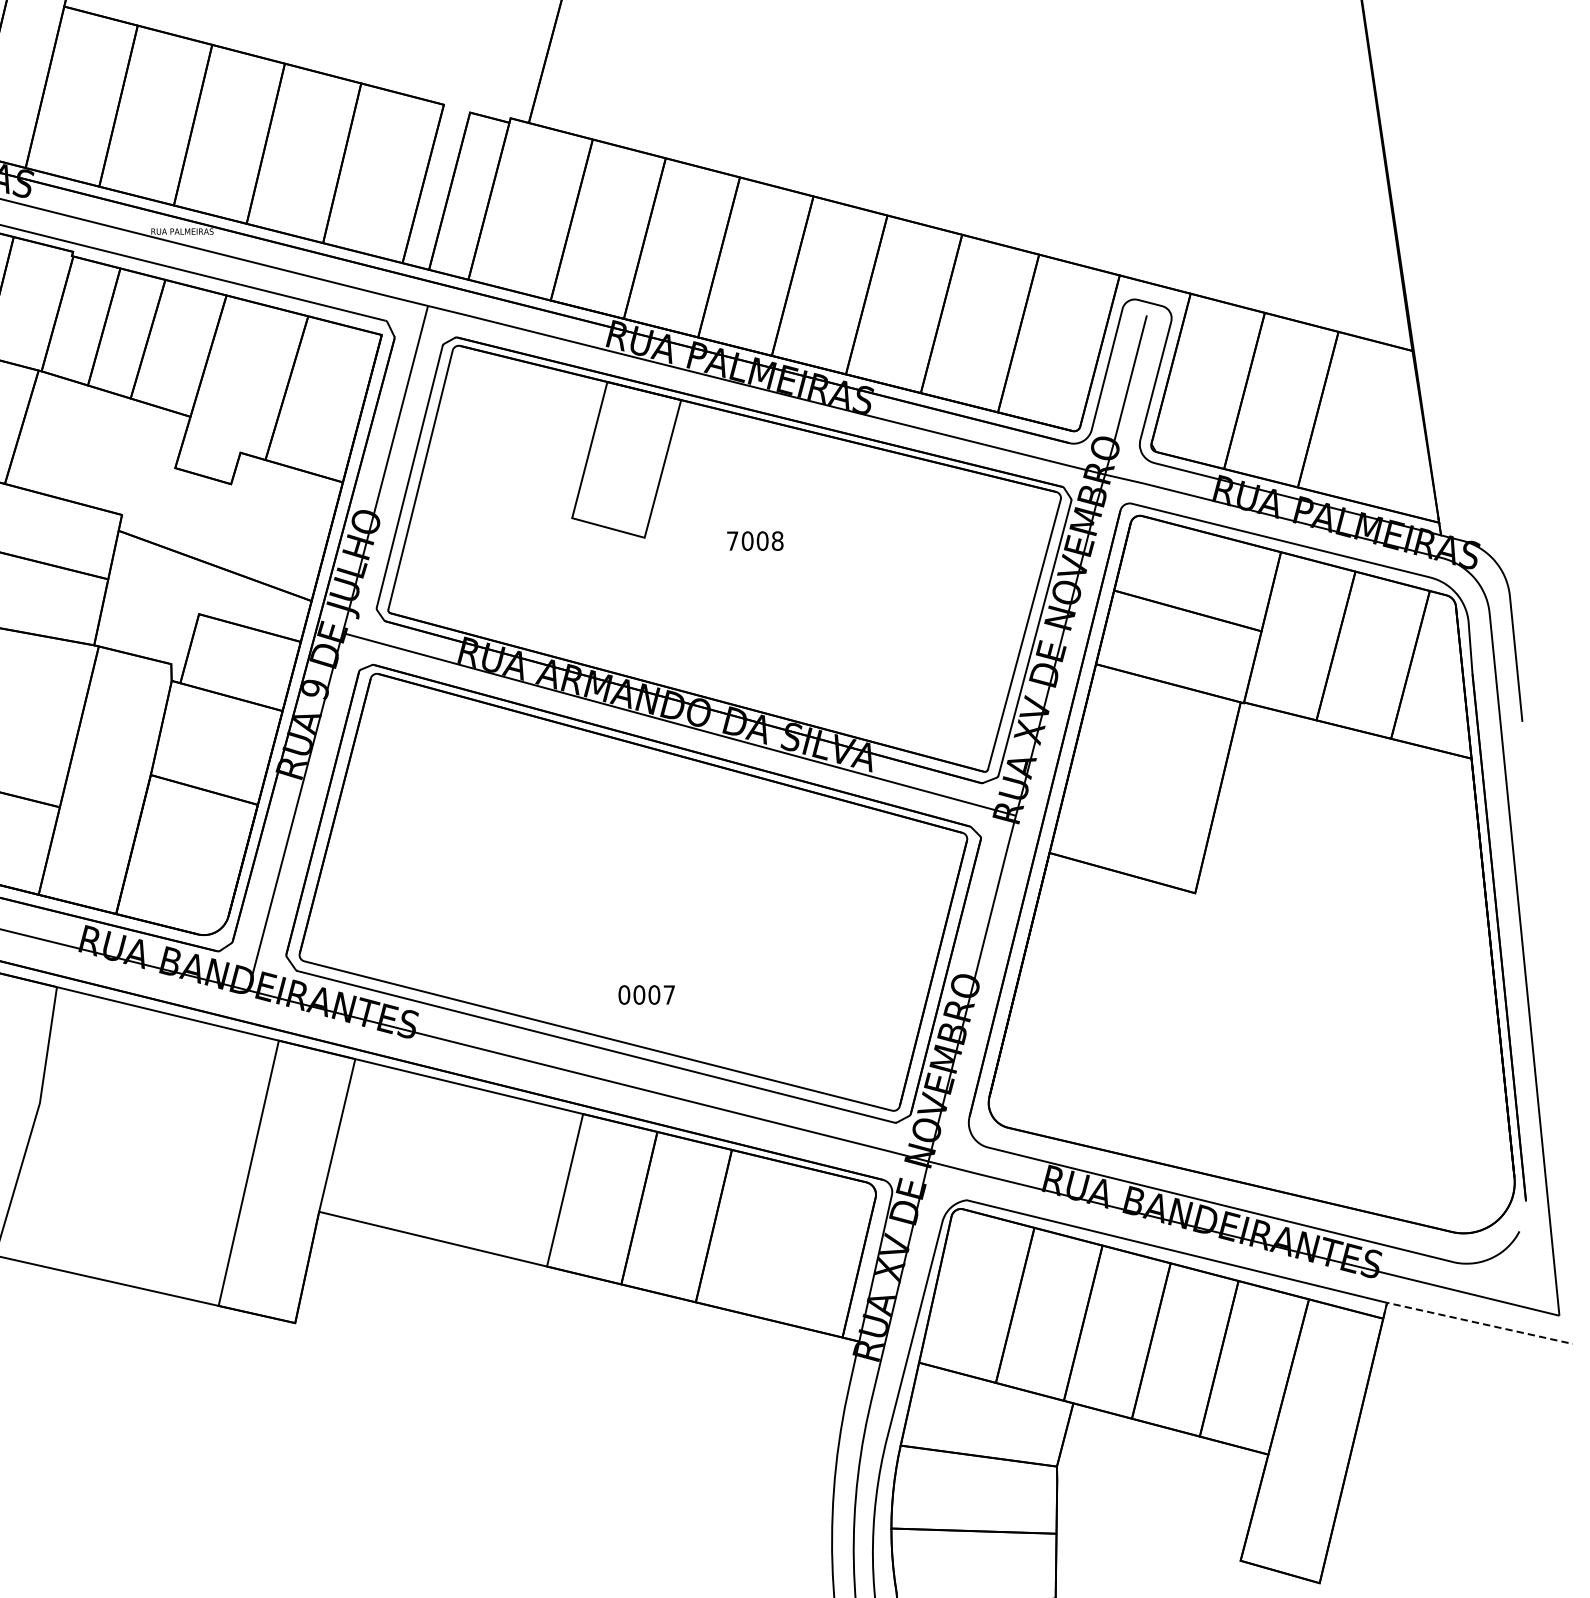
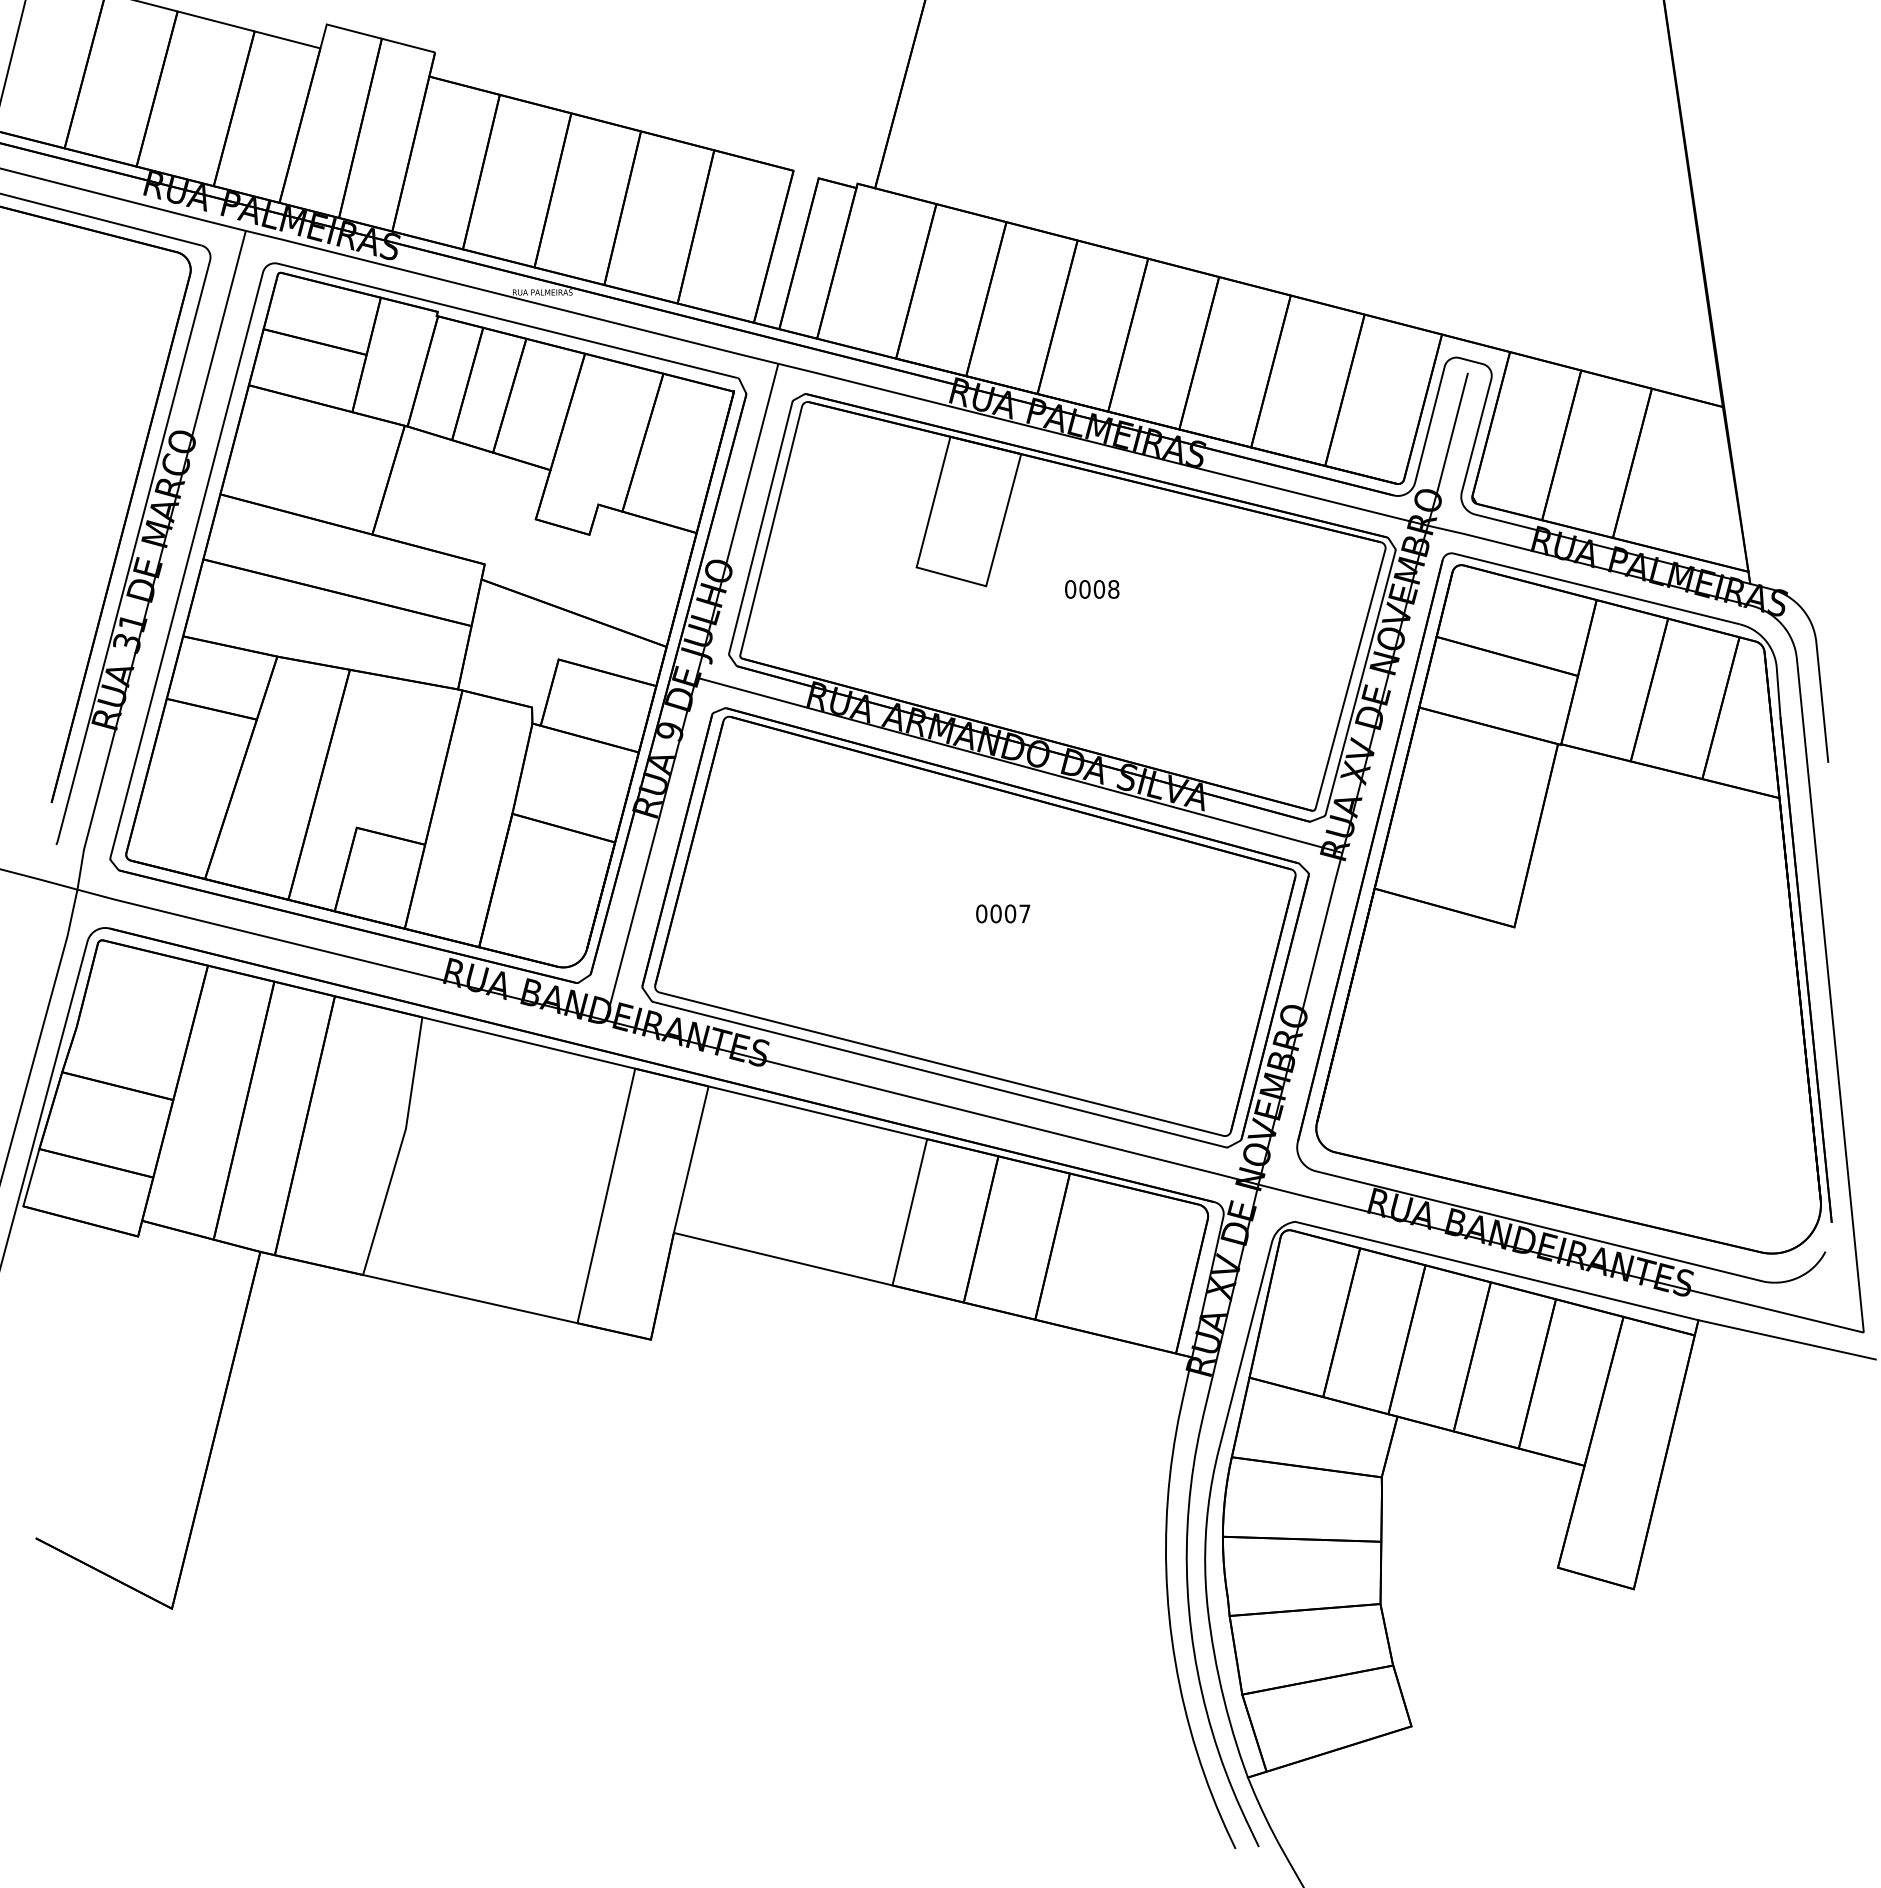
text: (732, 541) -> (1070, 589), 7008 -> 0008
text: (647, 994) -> (1003, 913), moved
line: (1471, 1321) -> (1779, 1338), dashed -> solid

